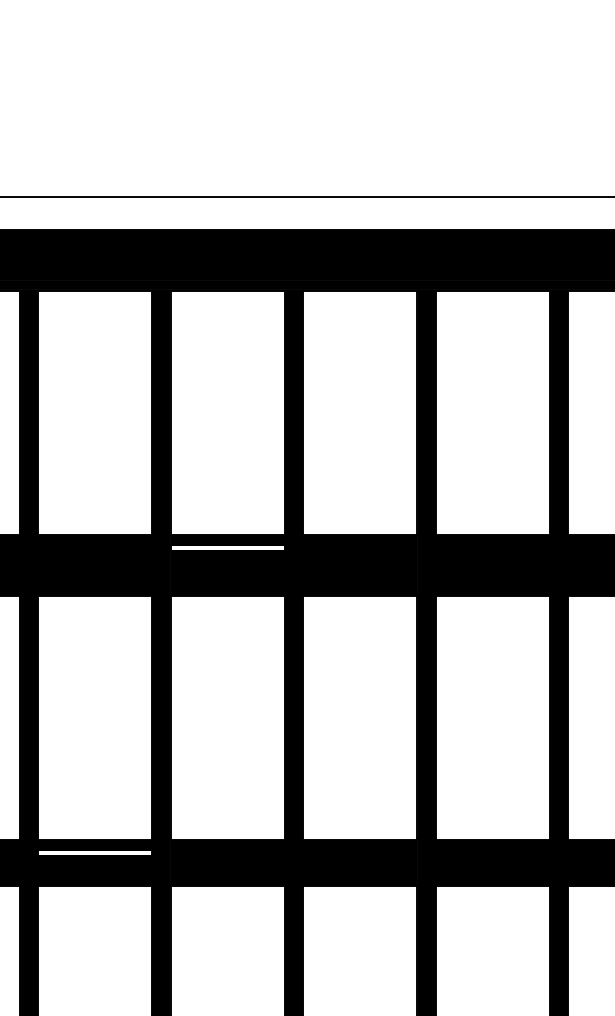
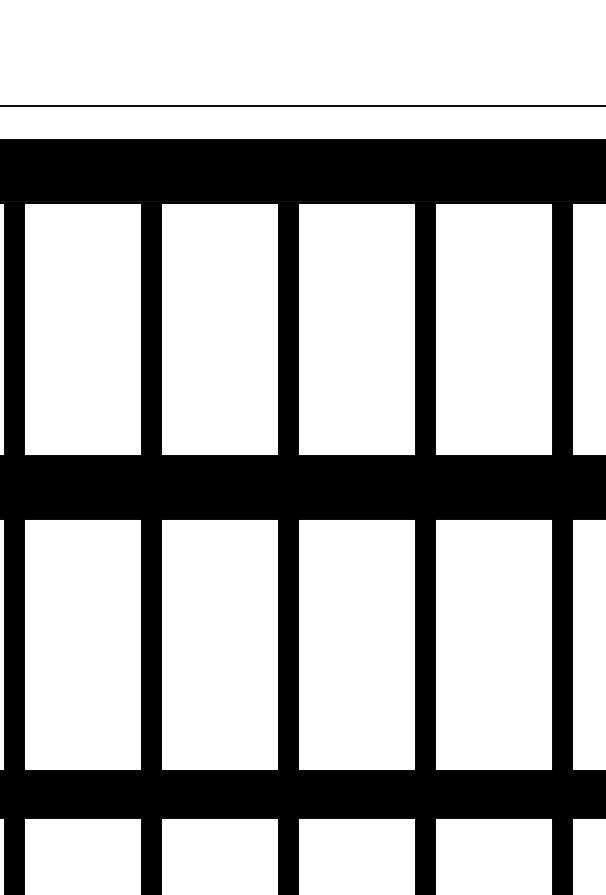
fill: (227, 547) -> (219, 468), added
fill: (95, 853) -> (83, 785), added

